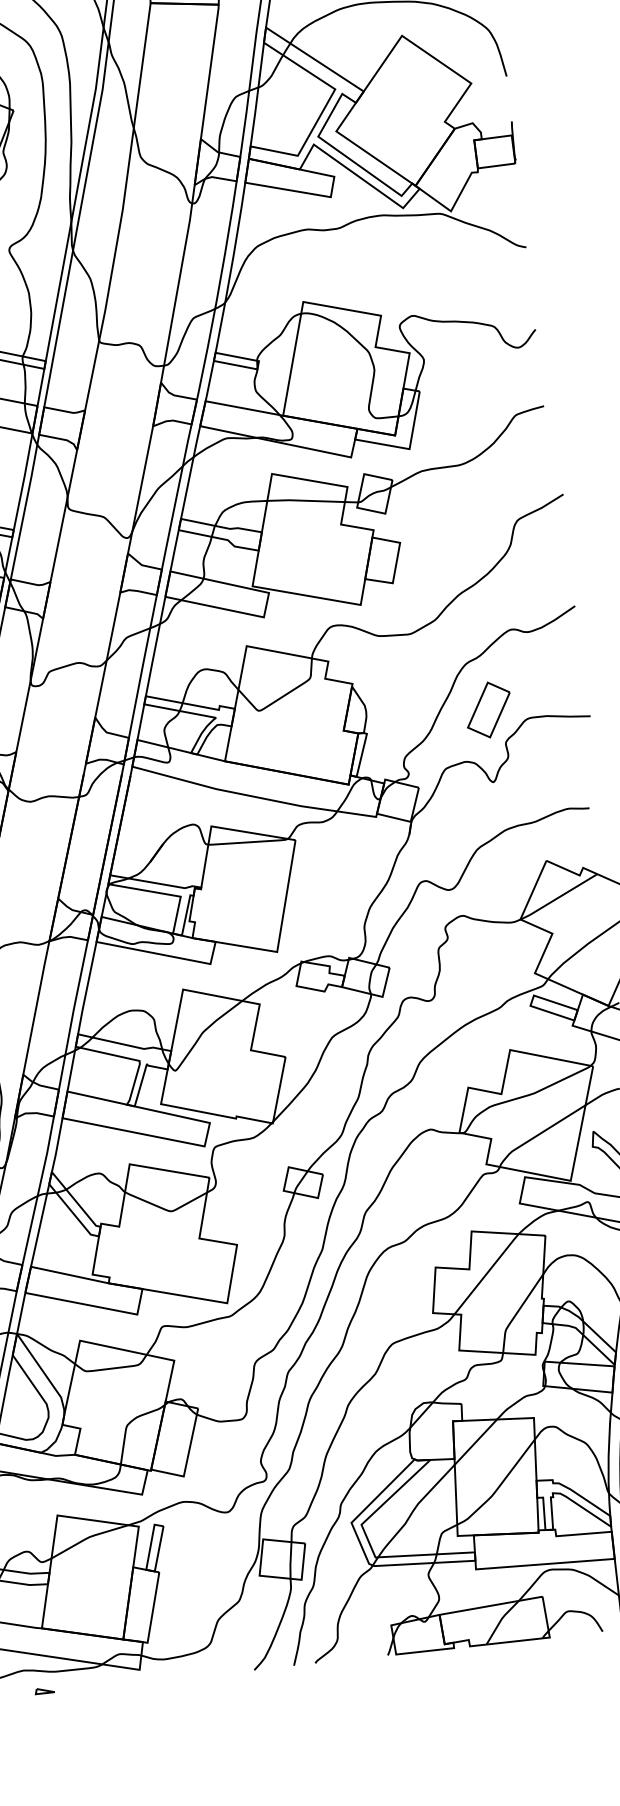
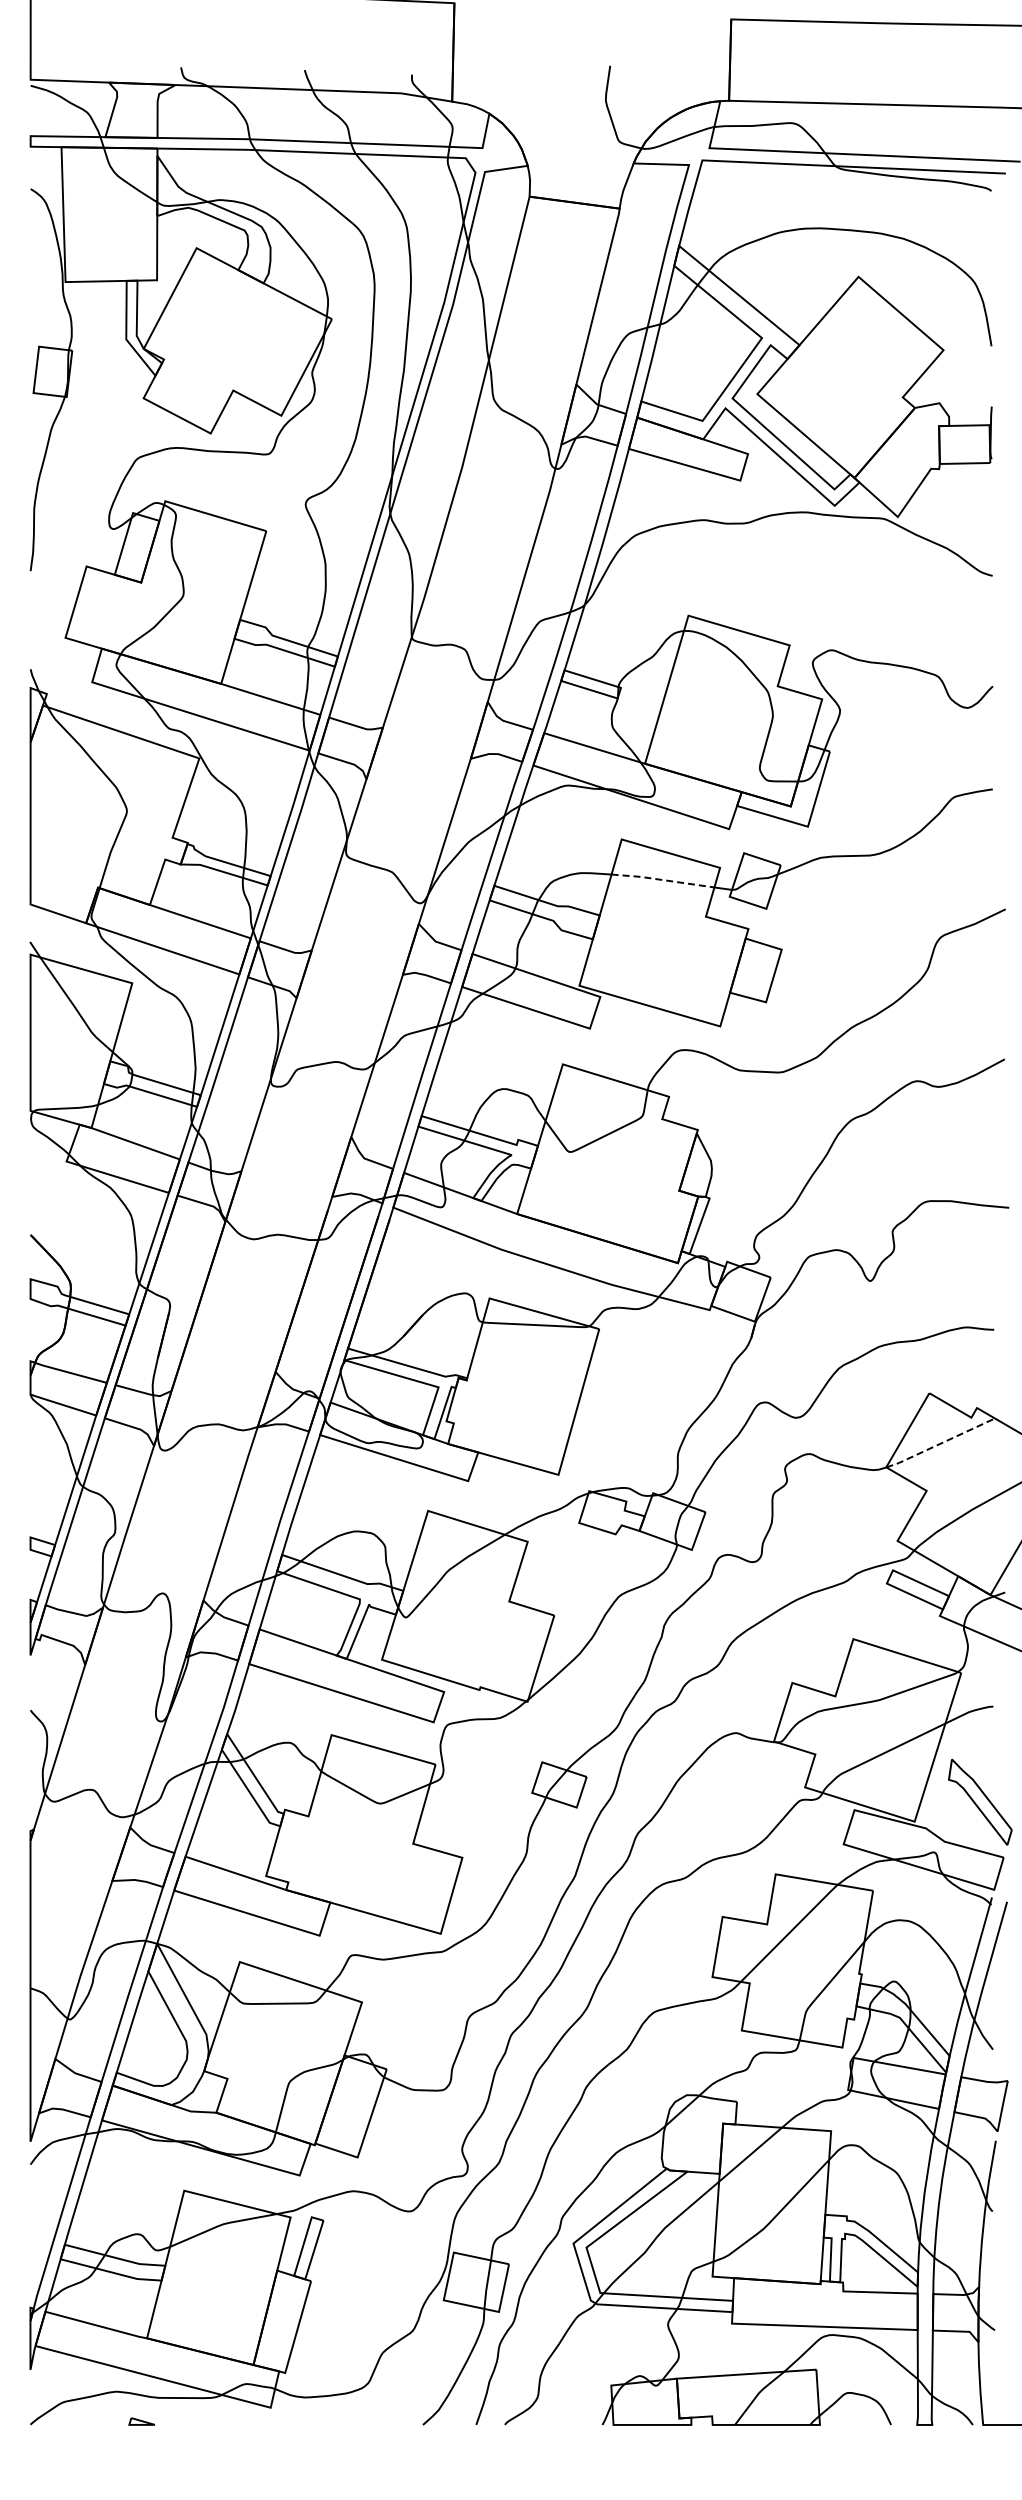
line: (306, 501) -> (663, 880), solid -> dashed
part: (488, 709) -> (874, 1184), removed
line: (558, 897) -> (940, 1443), solid -> dashed

